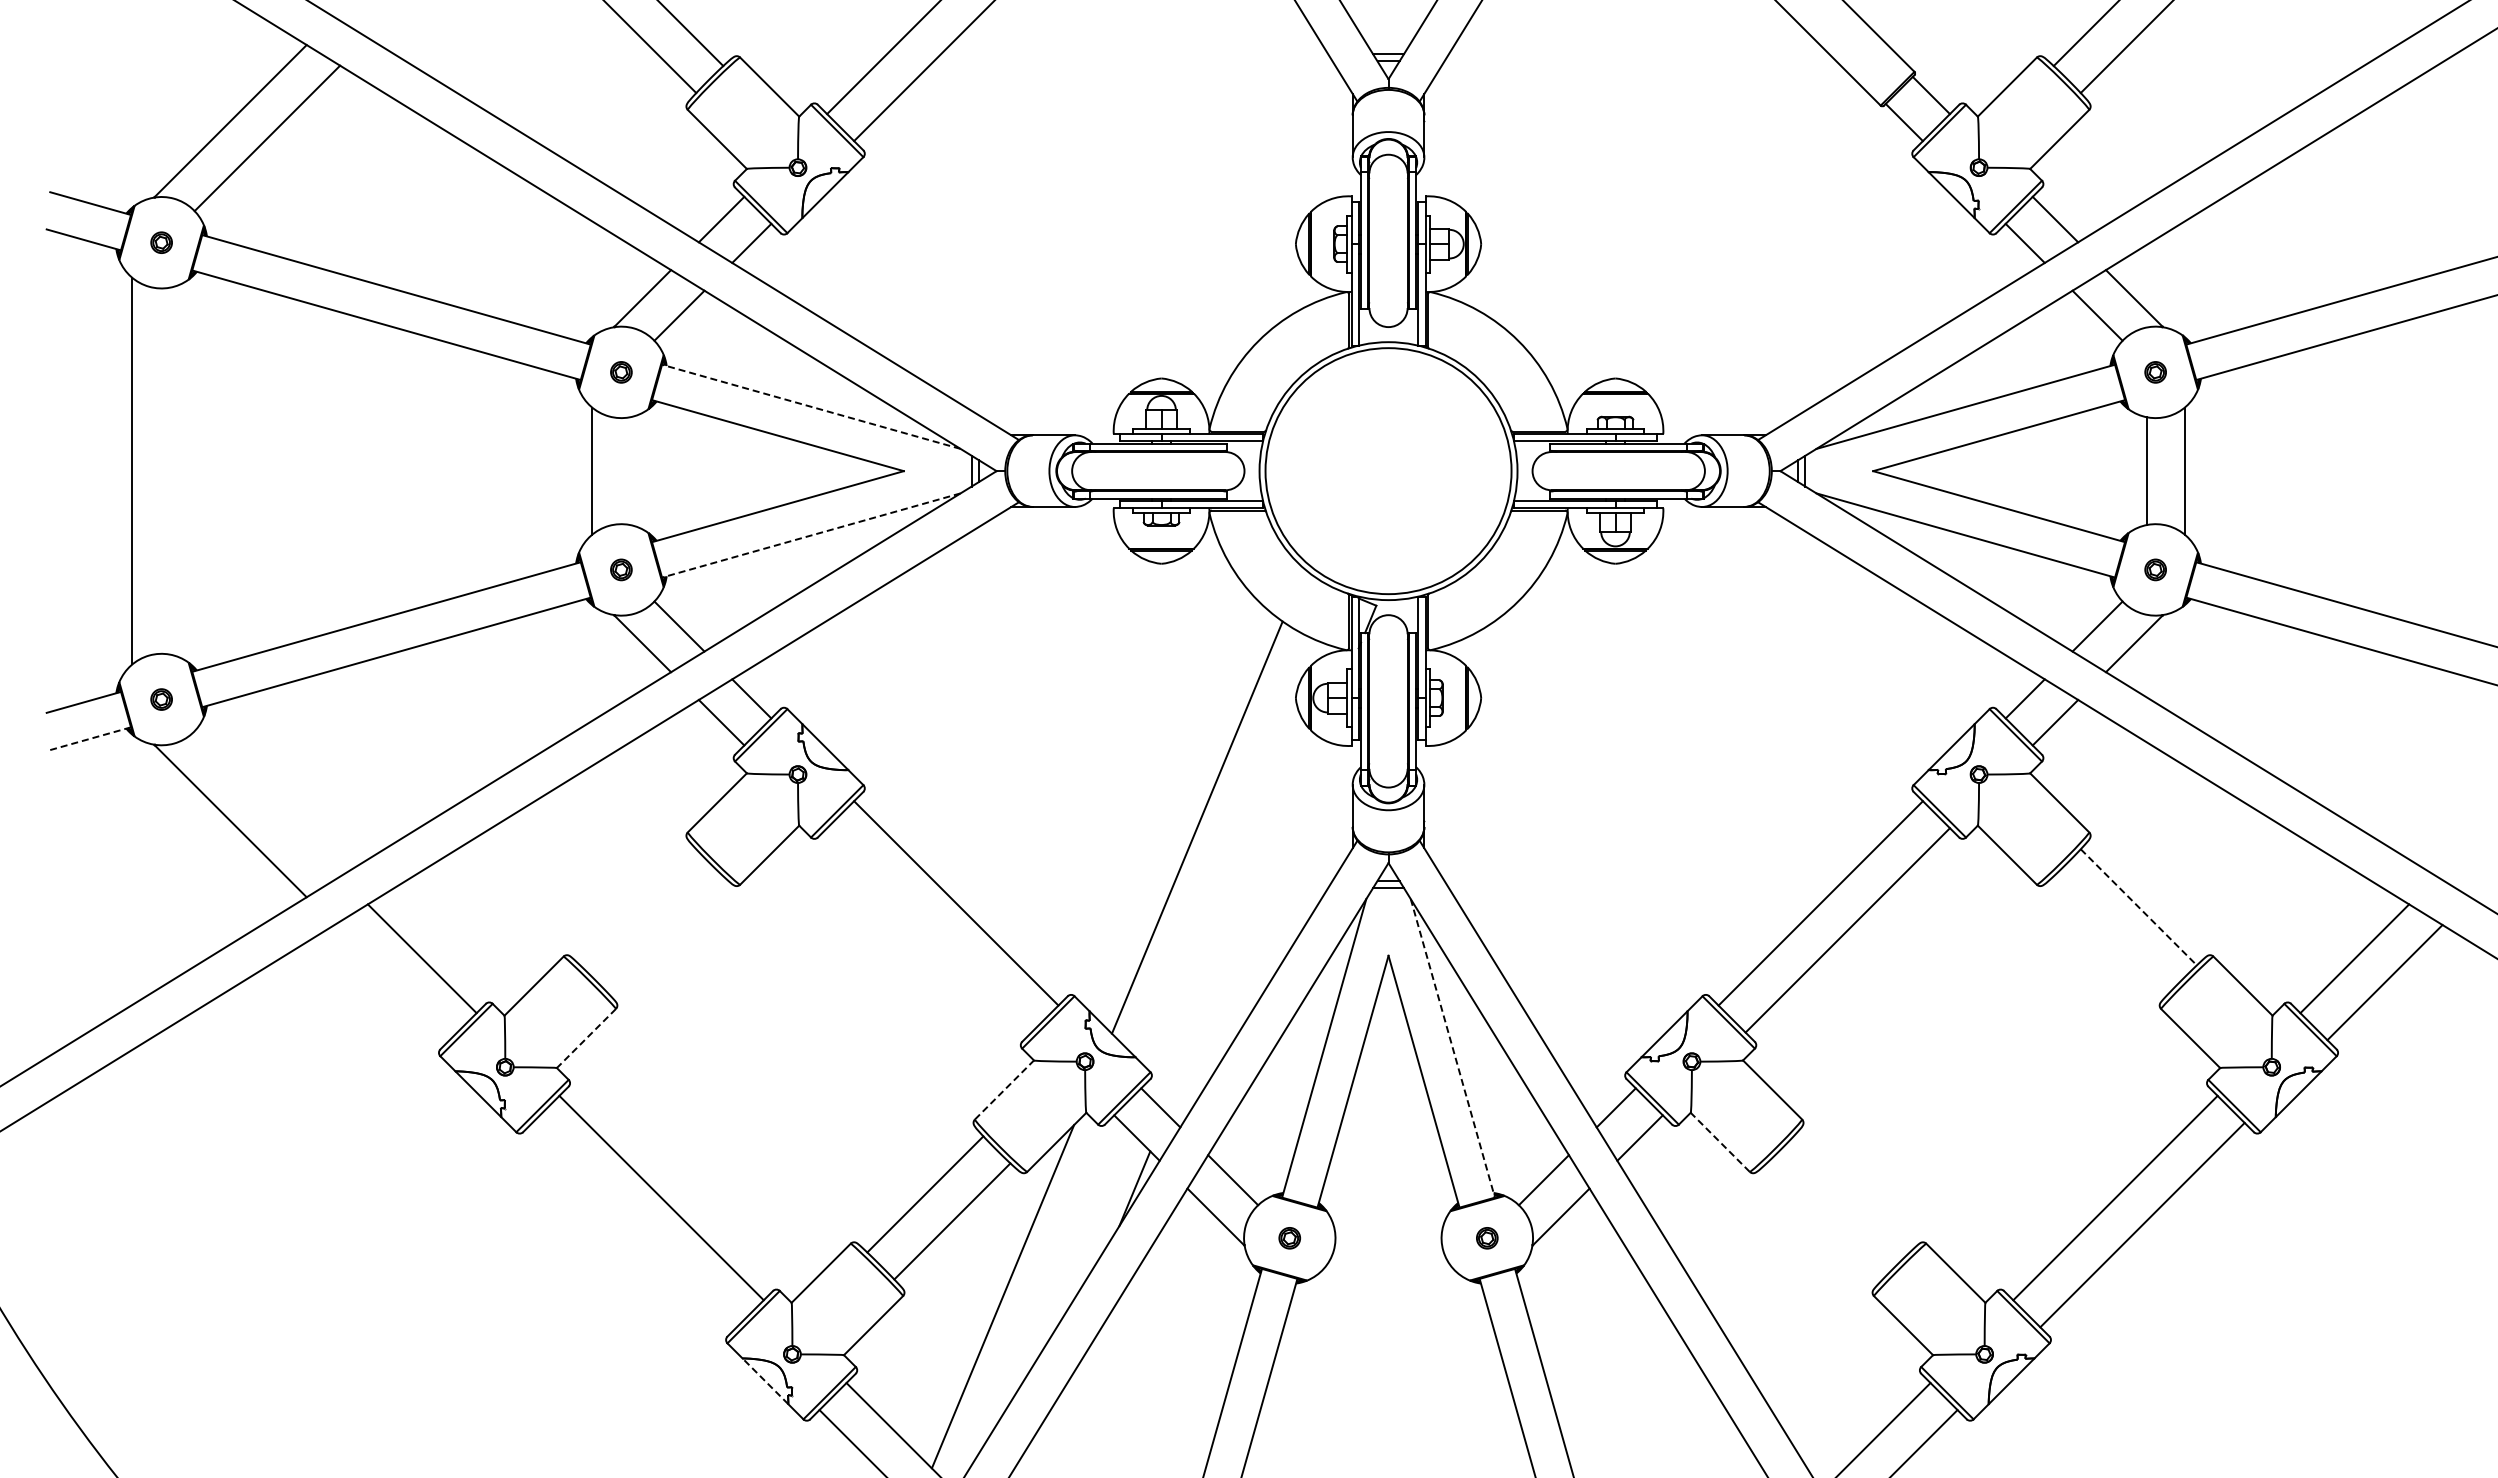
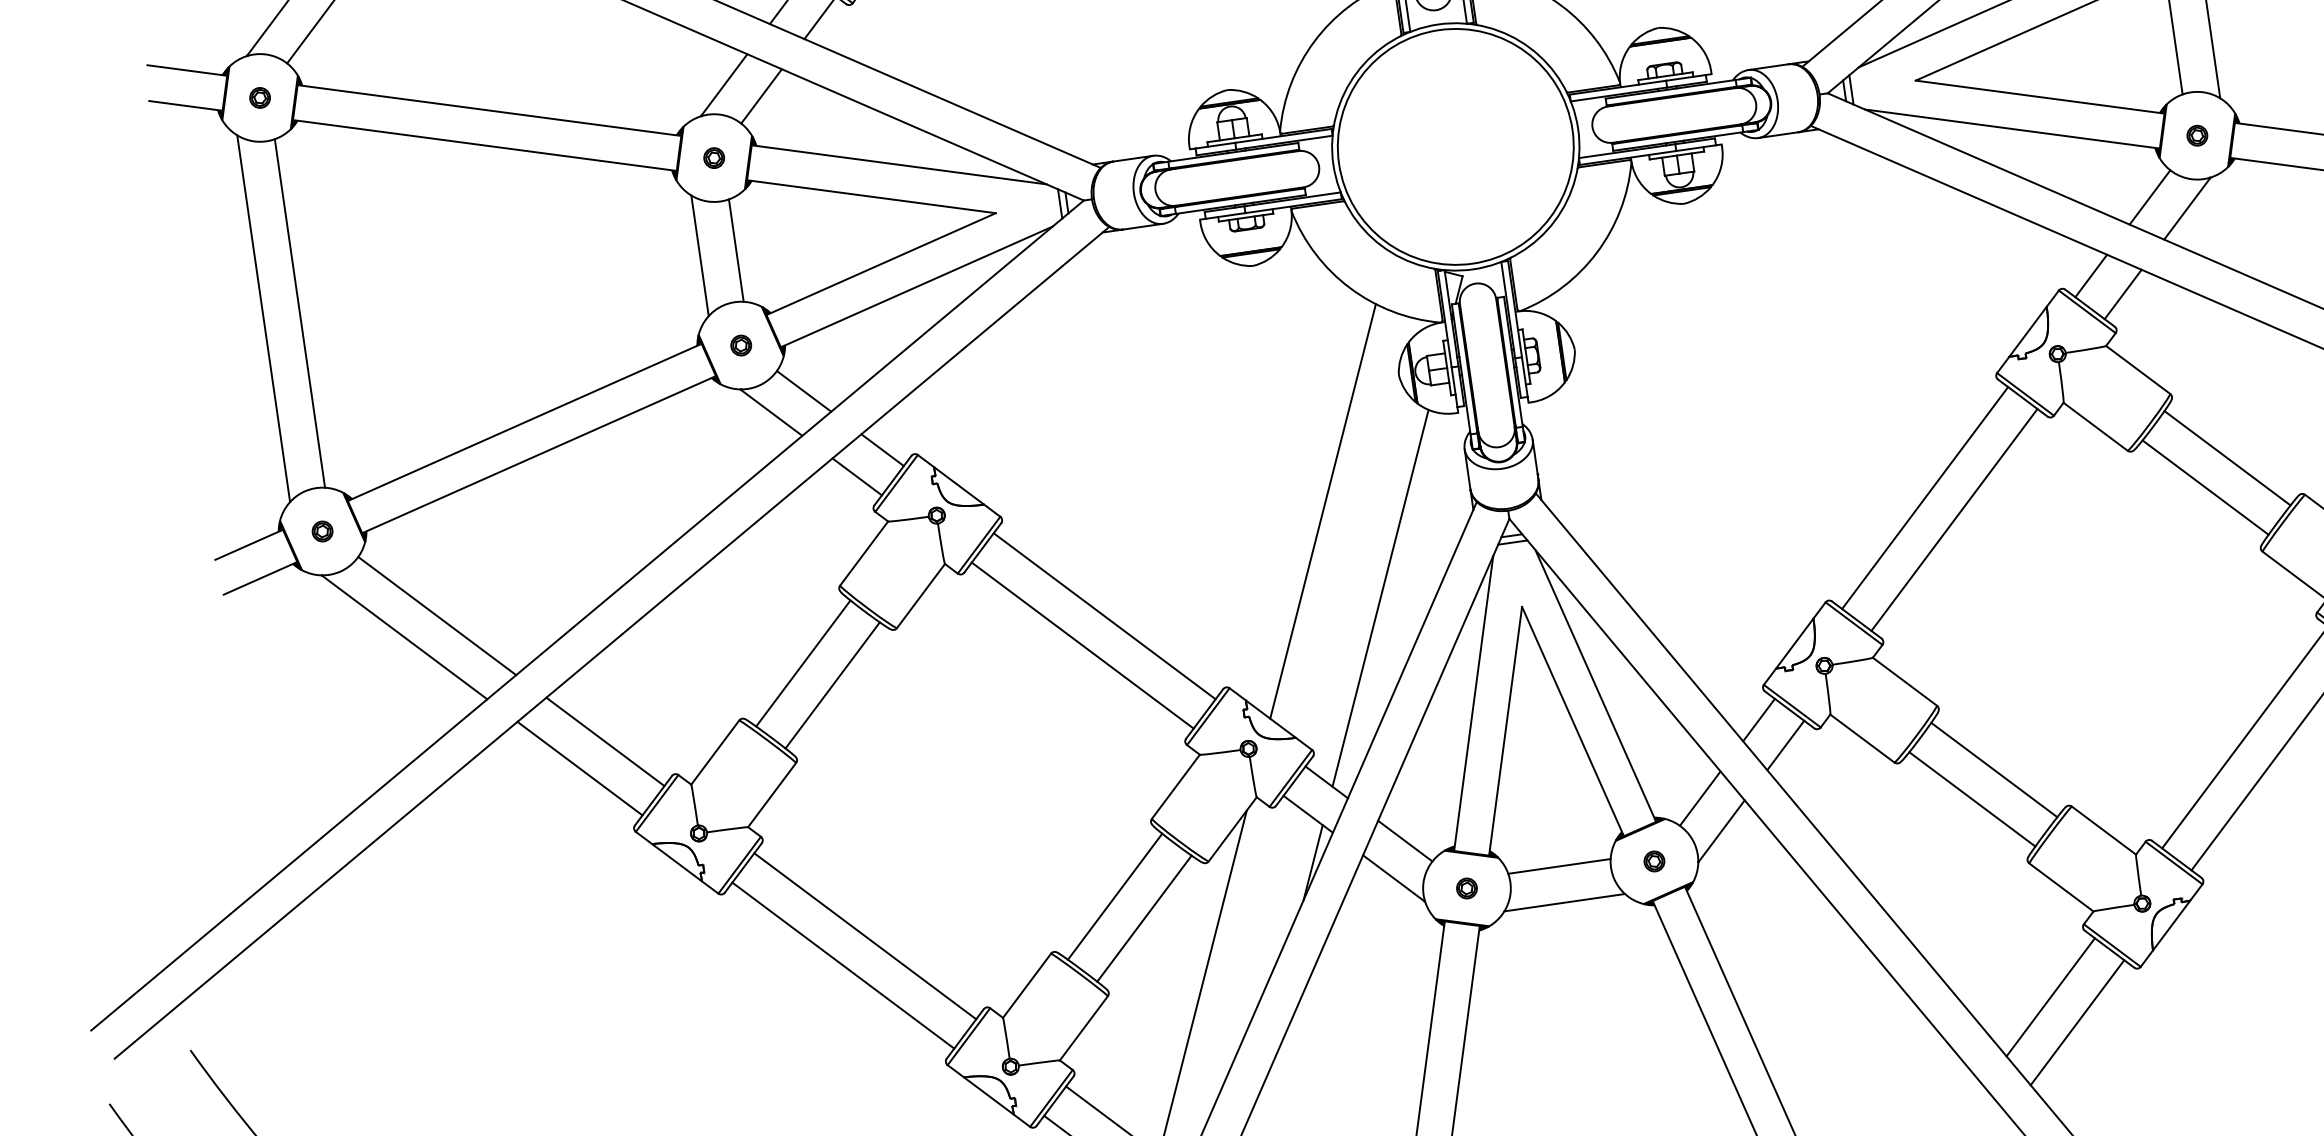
line: (810, 406) -> (898, 164), dashed -> solid
line: (170, 470) -> (299, 312), added
line: (630, 471) -> (736, 250), added
line: (810, 535) -> (915, 287), dashed -> solid
line: (90, 738) -> (260, 578), dashed -> solid
line: (267, 803) -> (437, 615), added
line: (638, 907) -> (803, 663), added
line: (2139, 907) -> (2228, 458), dashed -> solid
line: (1243, 925) -> (1380, 597), added
line: (929, 930) -> (1082, 645), added
line: (665, 934) -> (832, 685), added
line: (2111, 934) -> (2205, 487), added
line: (391, 982) -> (579, 768), added
line: (586, 1038) -> (772, 795), dashed -> solid
line: (1452, 1048) -> (1595, 686), dashed -> solid
line: (1004, 1089) -> (1175, 786), dashed -> solid
line: (1720, 1142) -> (1862, 738), dashed -> solid
line: (1851, 1194) -> (1994, 770), added
line: (1824, 1221) -> (1972, 799), added
line: (634, 1224) -> (843, 965), added
line: (1388, 1229) -> (1559, 866), added
line: (1388, 1267) -> (1564, 902), added
line: (765, 1381) -> (988, 1096), dashed -> solid

